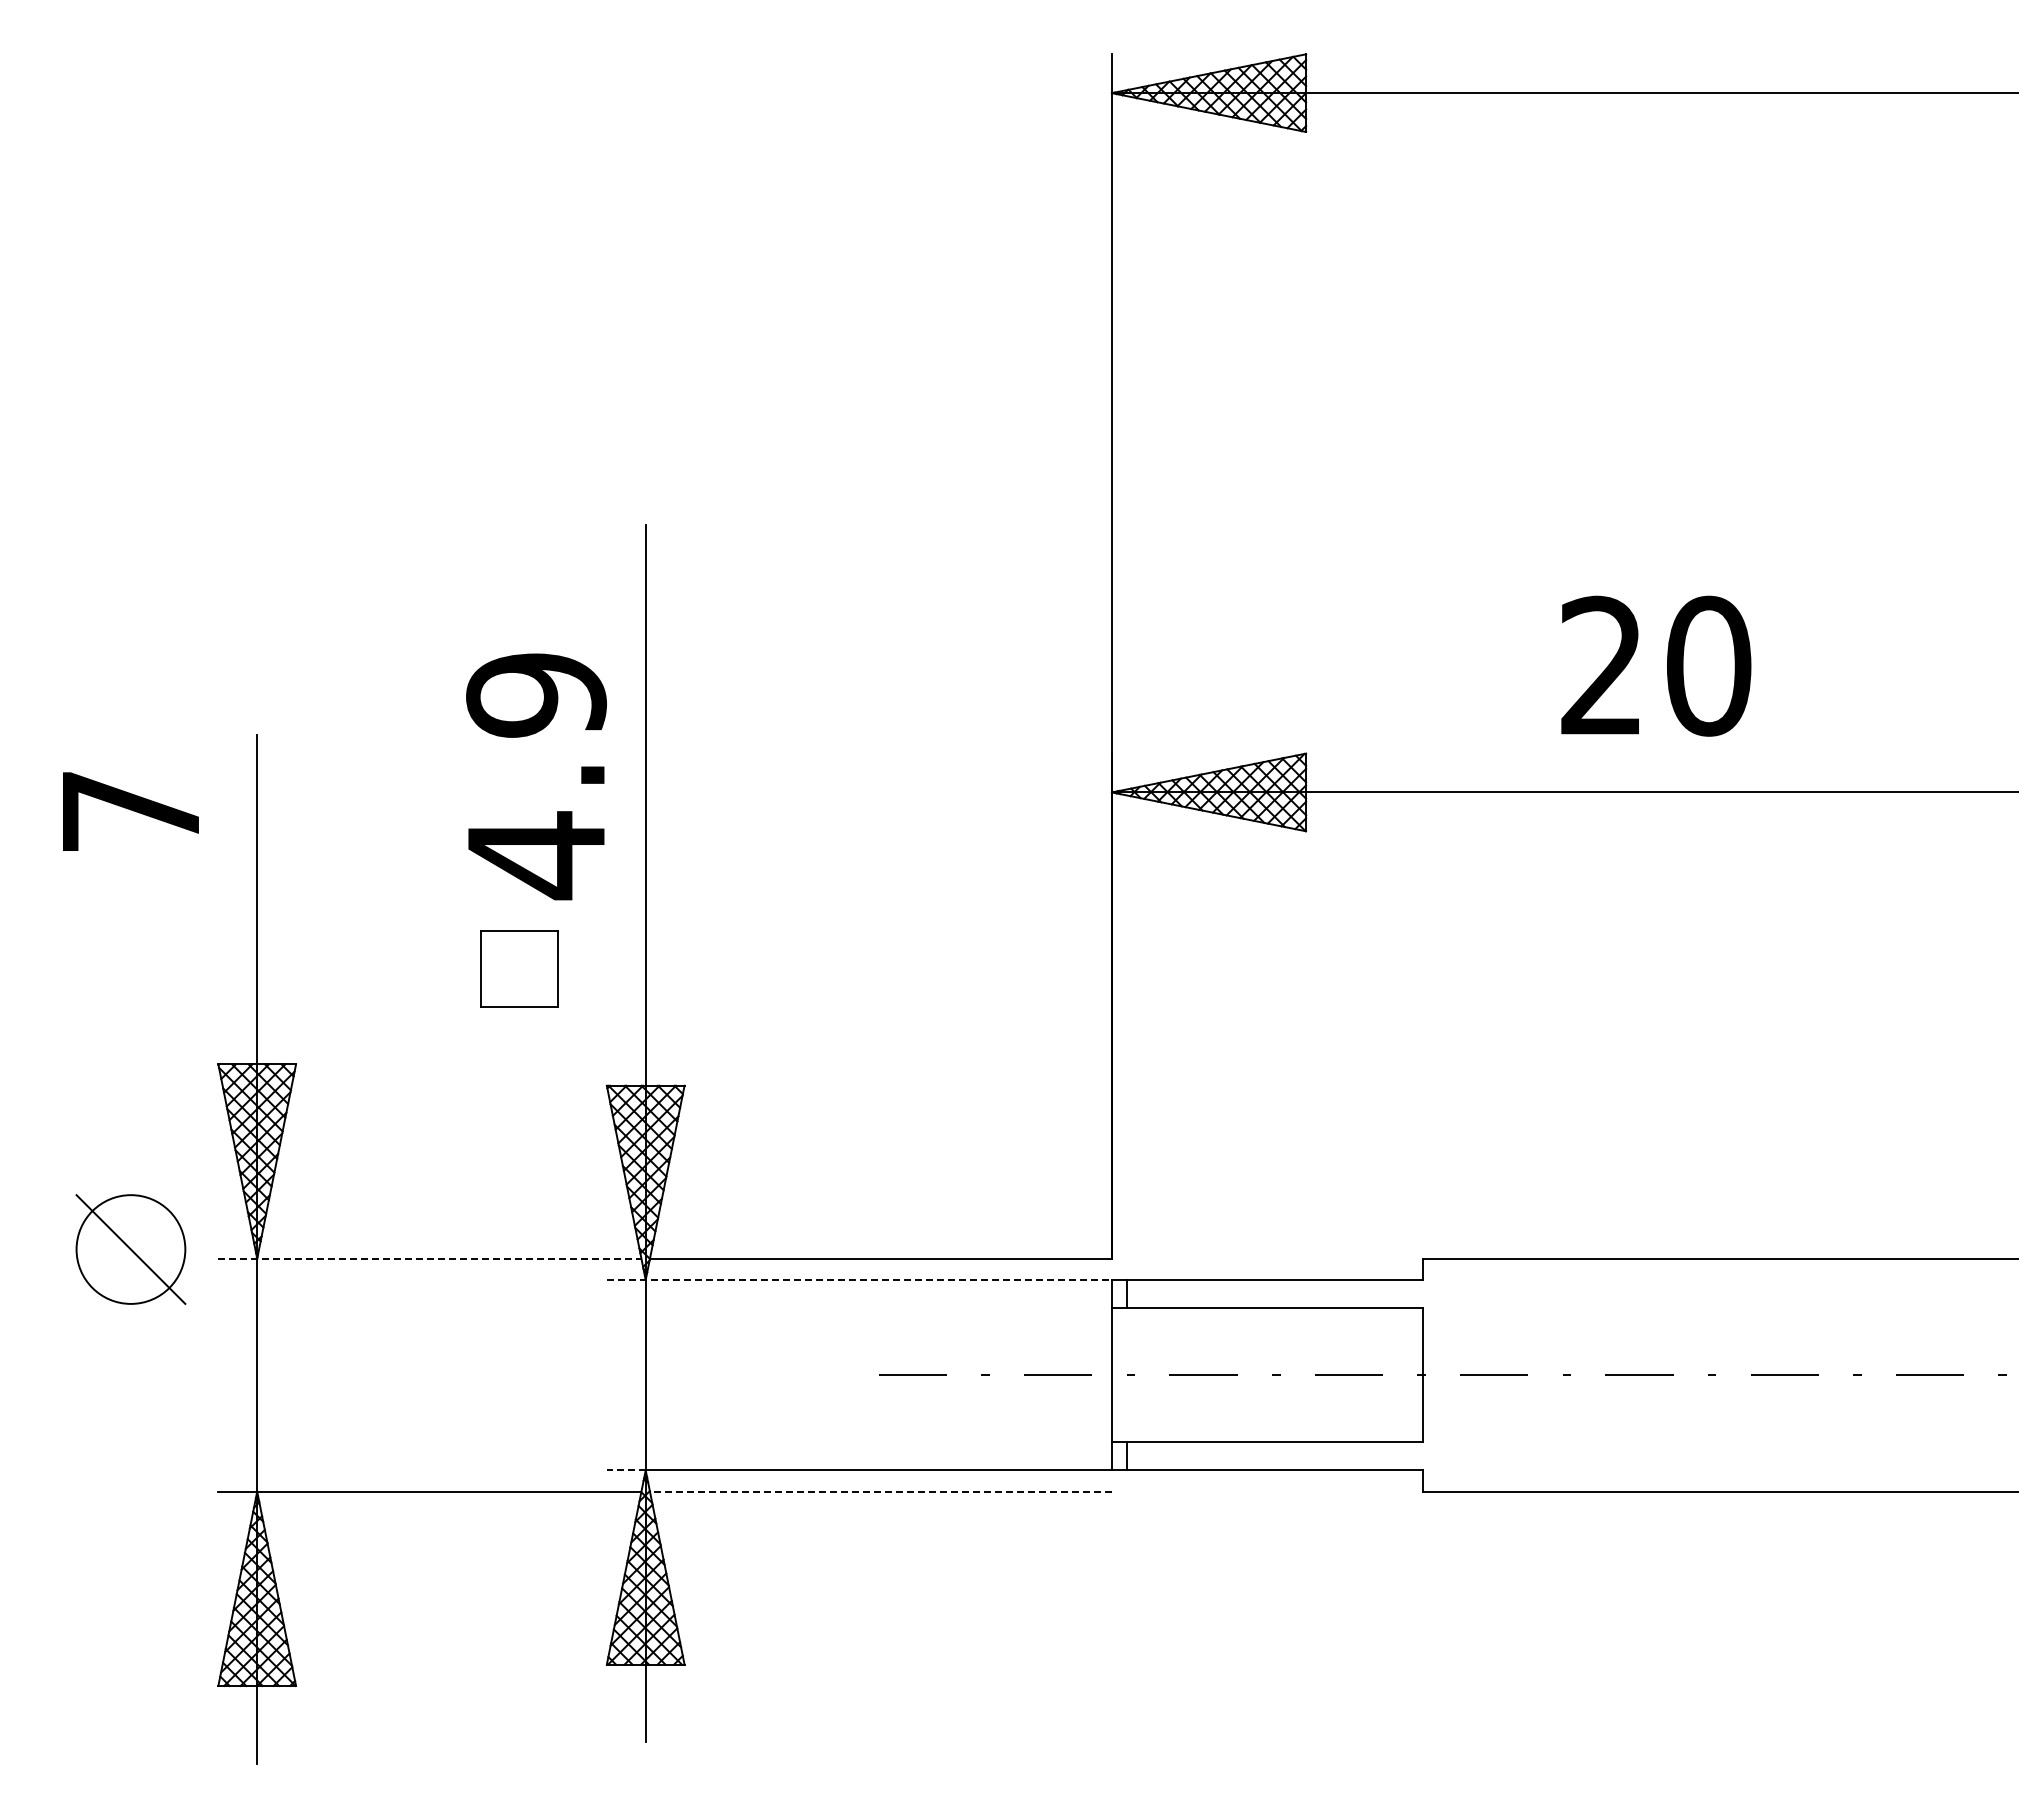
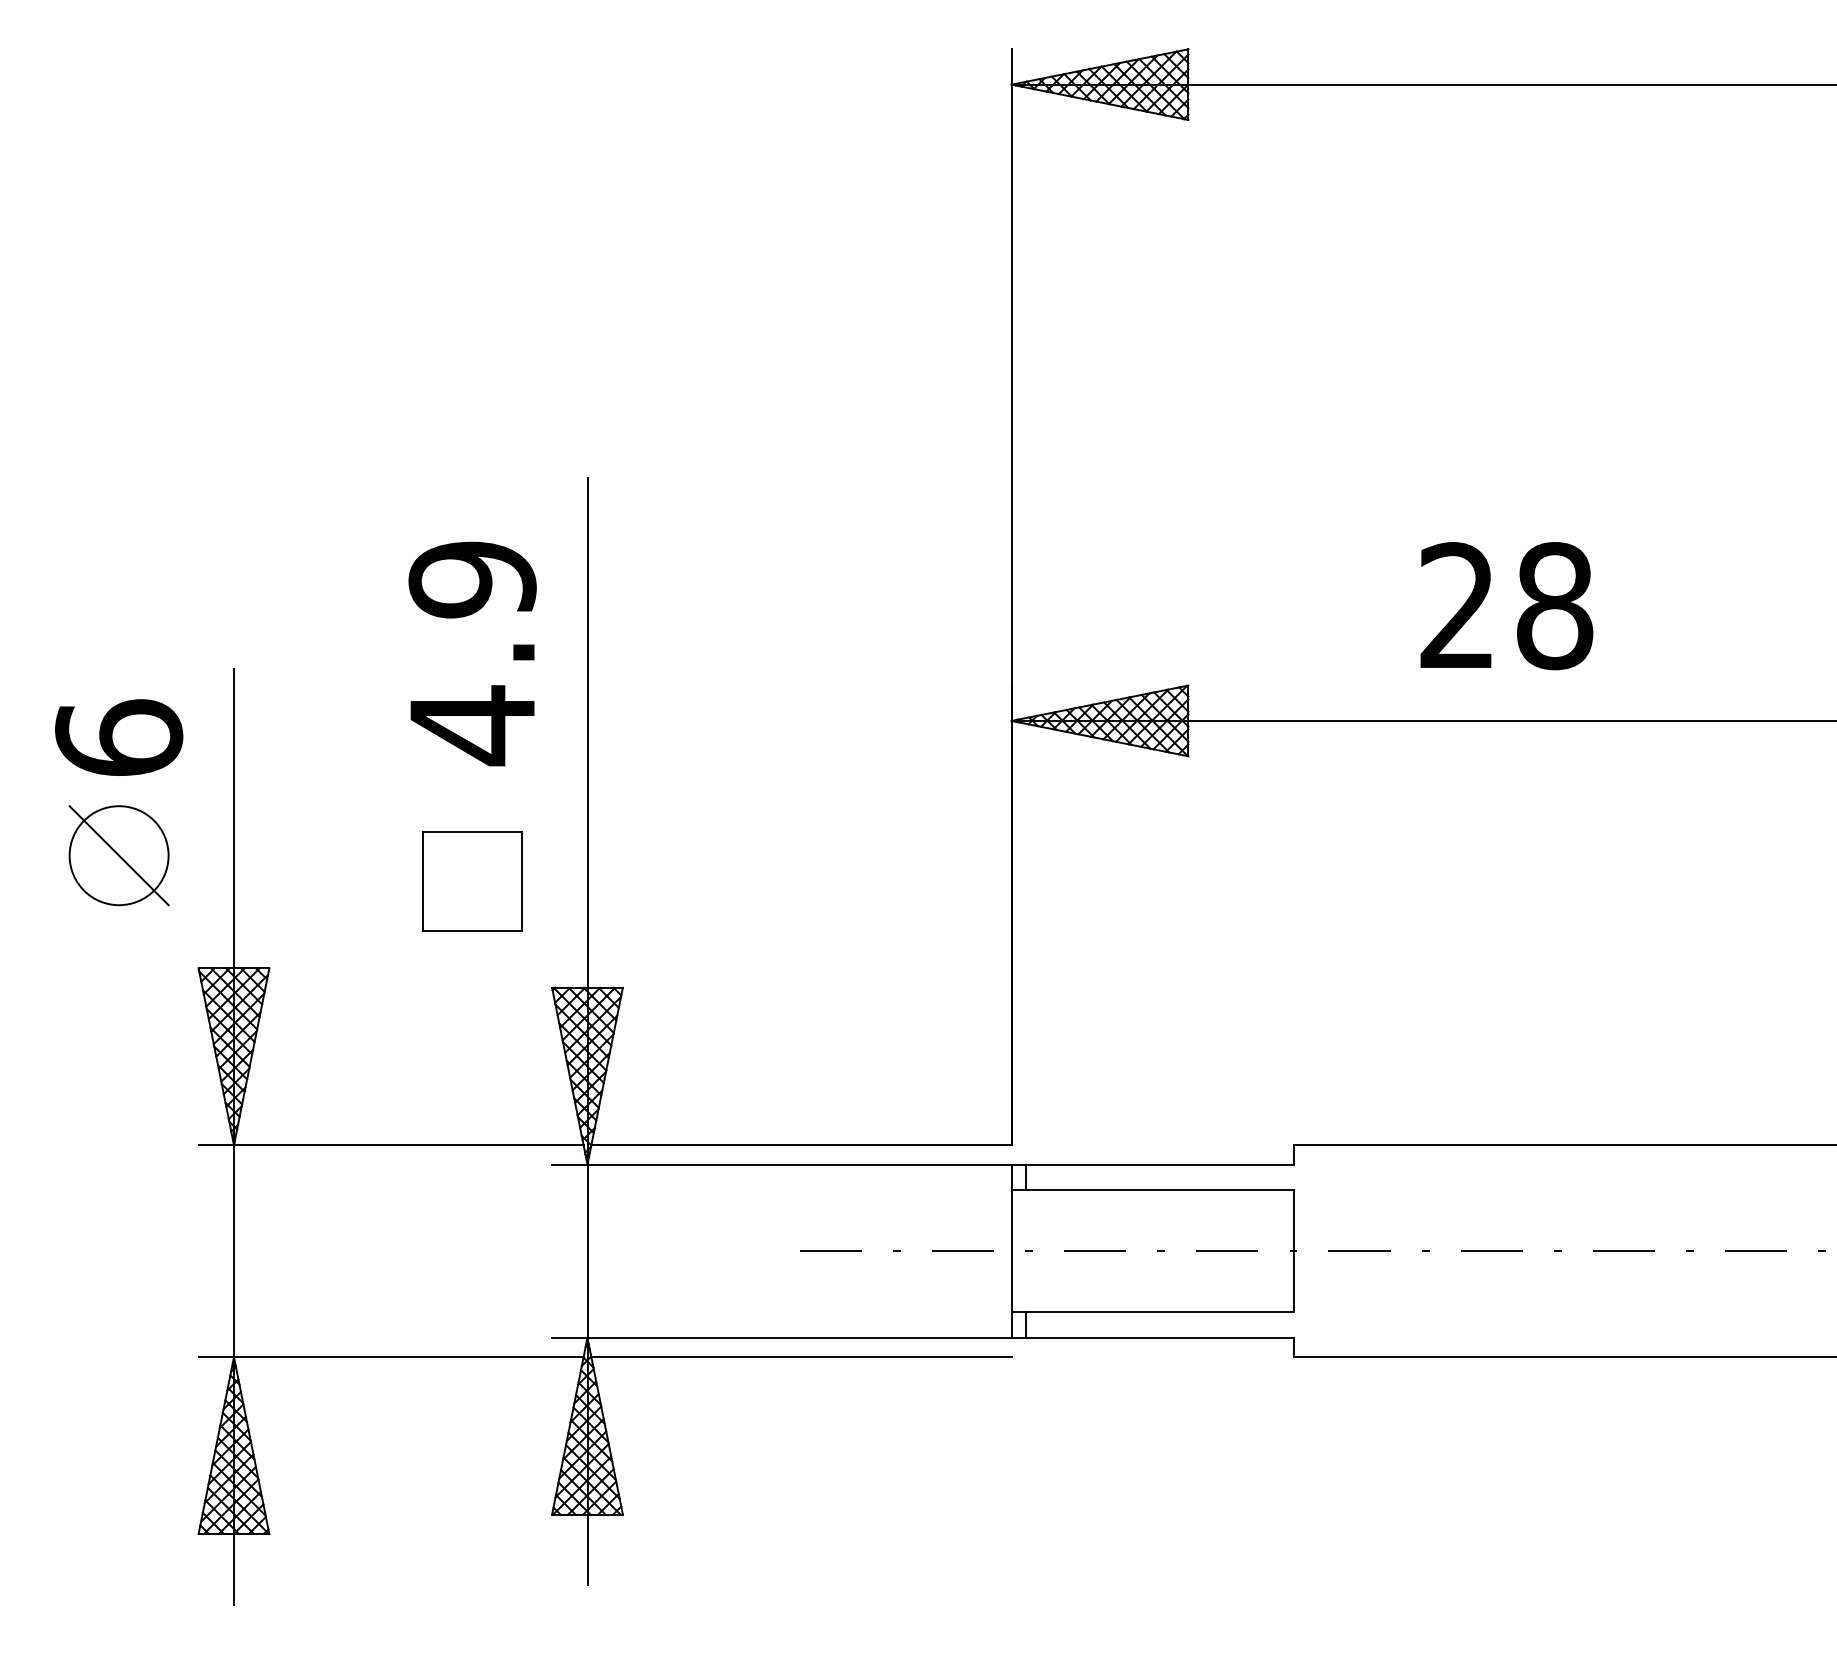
text: (1709, 665) -> (1555, 605), 20 -> 28
text: (536, 776) -> (472, 653), moved
text: (130, 810) -> (118, 737), 7 -> 6
part: (519, 968) -> (472, 881), size x1.43
part: (130, 1249) -> (118, 855), moved
line: (429, 1258) -> (390, 1145), dashed -> solid
line: (859, 1280) -> (782, 1165), dashed -> solid
line: (625, 1470) -> (569, 1337), dashed -> solid
line: (880, 1491) -> (801, 1357), dashed -> solid

